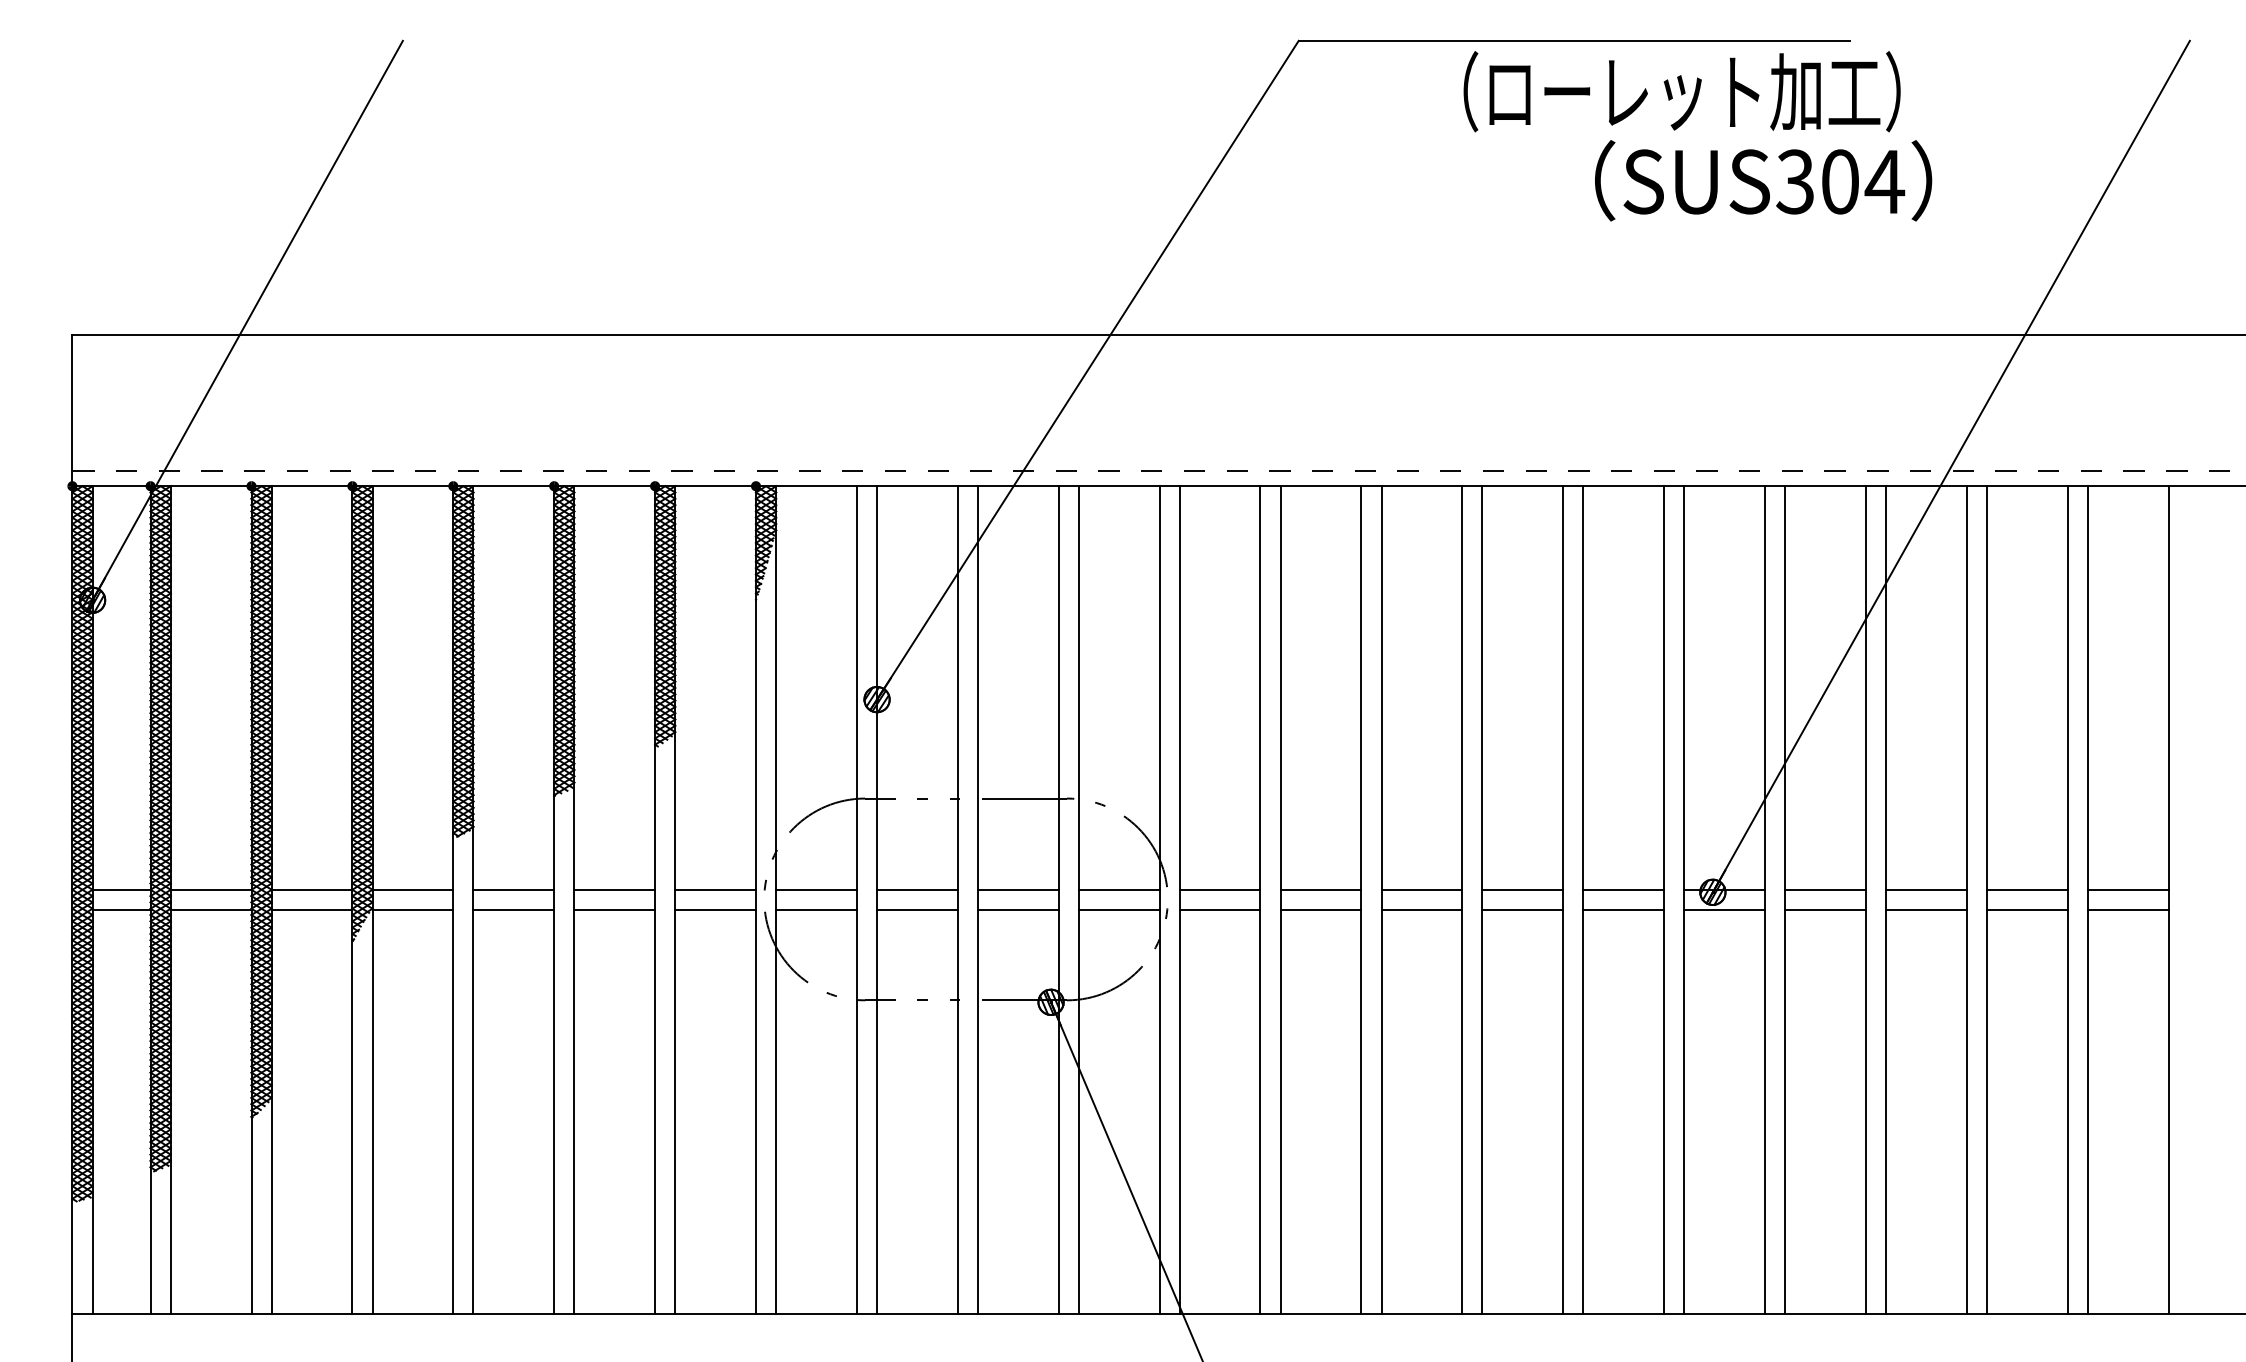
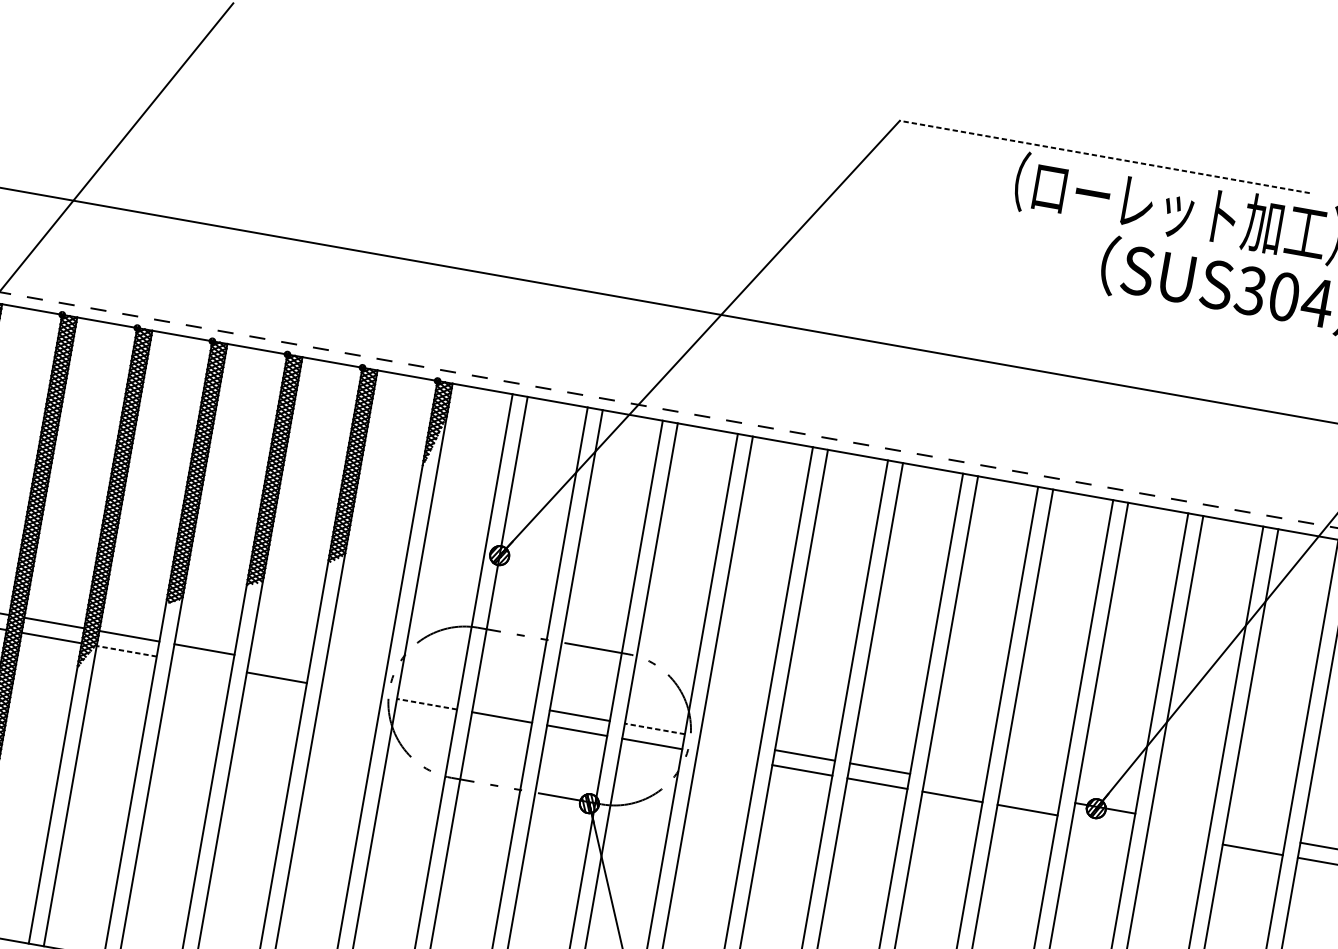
line: (1573, 40) -> (1104, 156), solid -> dashed
line: (614, 889) -> (279, 662), removed
line: (715, 889) -> (354, 675), removed
line: (816, 889) -> (429, 688), removed
line: (917, 889) -> (504, 702), removed
line: (1118, 889) -> (654, 728), solid -> dashed
line: (1219, 889) -> (729, 741), removed
line: (1522, 889) -> (954, 781), removed
line: (1623, 889) -> (1030, 794), removed
line: (1825, 889) -> (1180, 821), removed
line: (1926, 889) -> (1255, 834), removed
line: (412, 909) -> (126, 650), solid -> dashed
line: (513, 909) -> (201, 664), removed
line: (715, 909) -> (351, 690), removed
line: (816, 909) -> (427, 703), solid -> dashed
line: (1219, 909) -> (726, 756), removed
line: (1724, 909) -> (1102, 822), removed
line: (1825, 909) -> (1177, 836), removed

